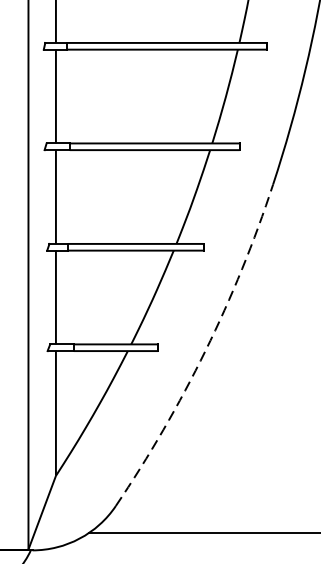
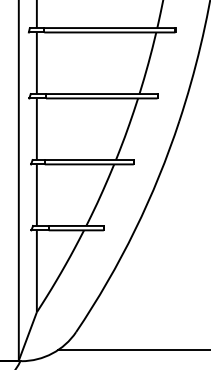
arc: (206, 351) -> (135, 230), dashed -> solid

